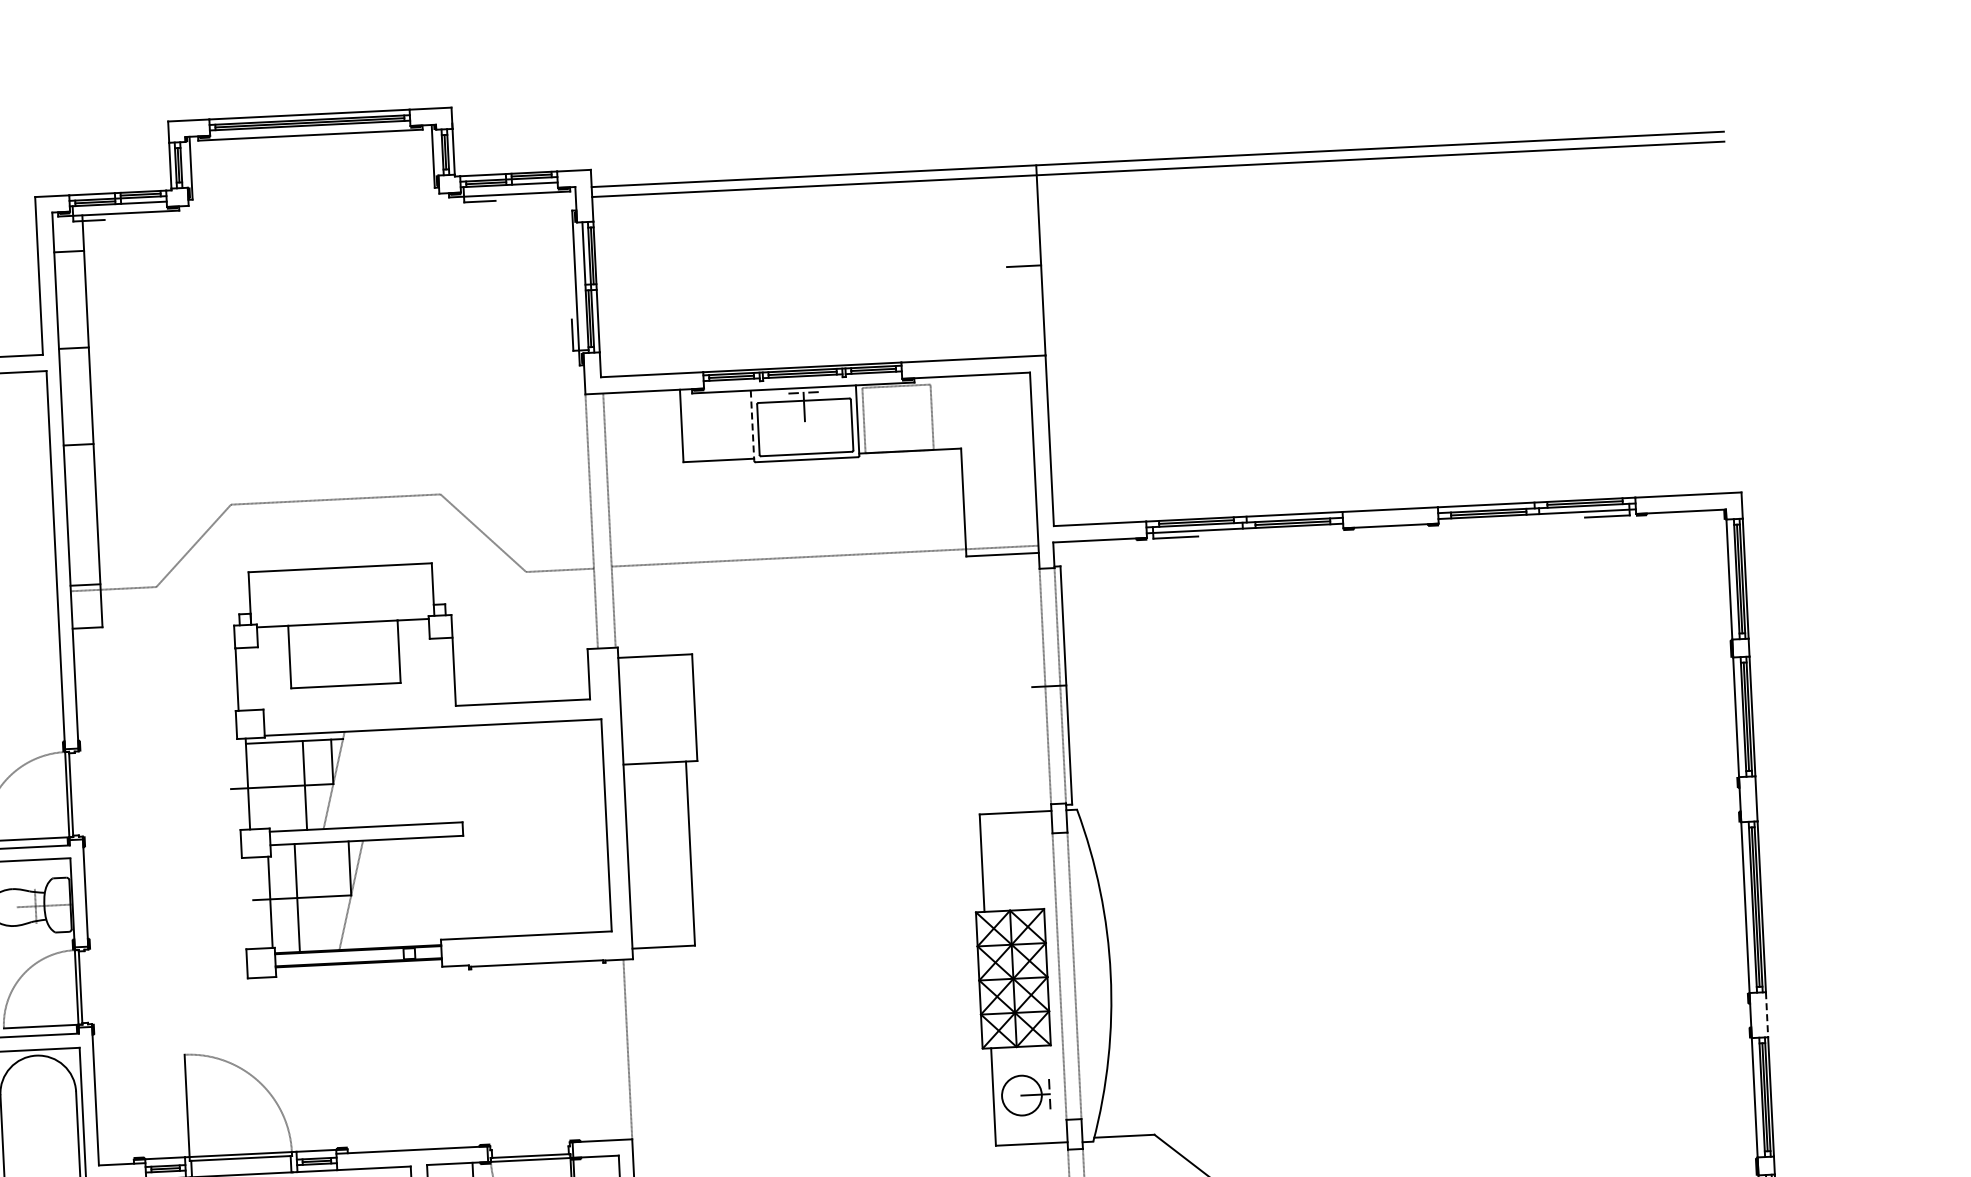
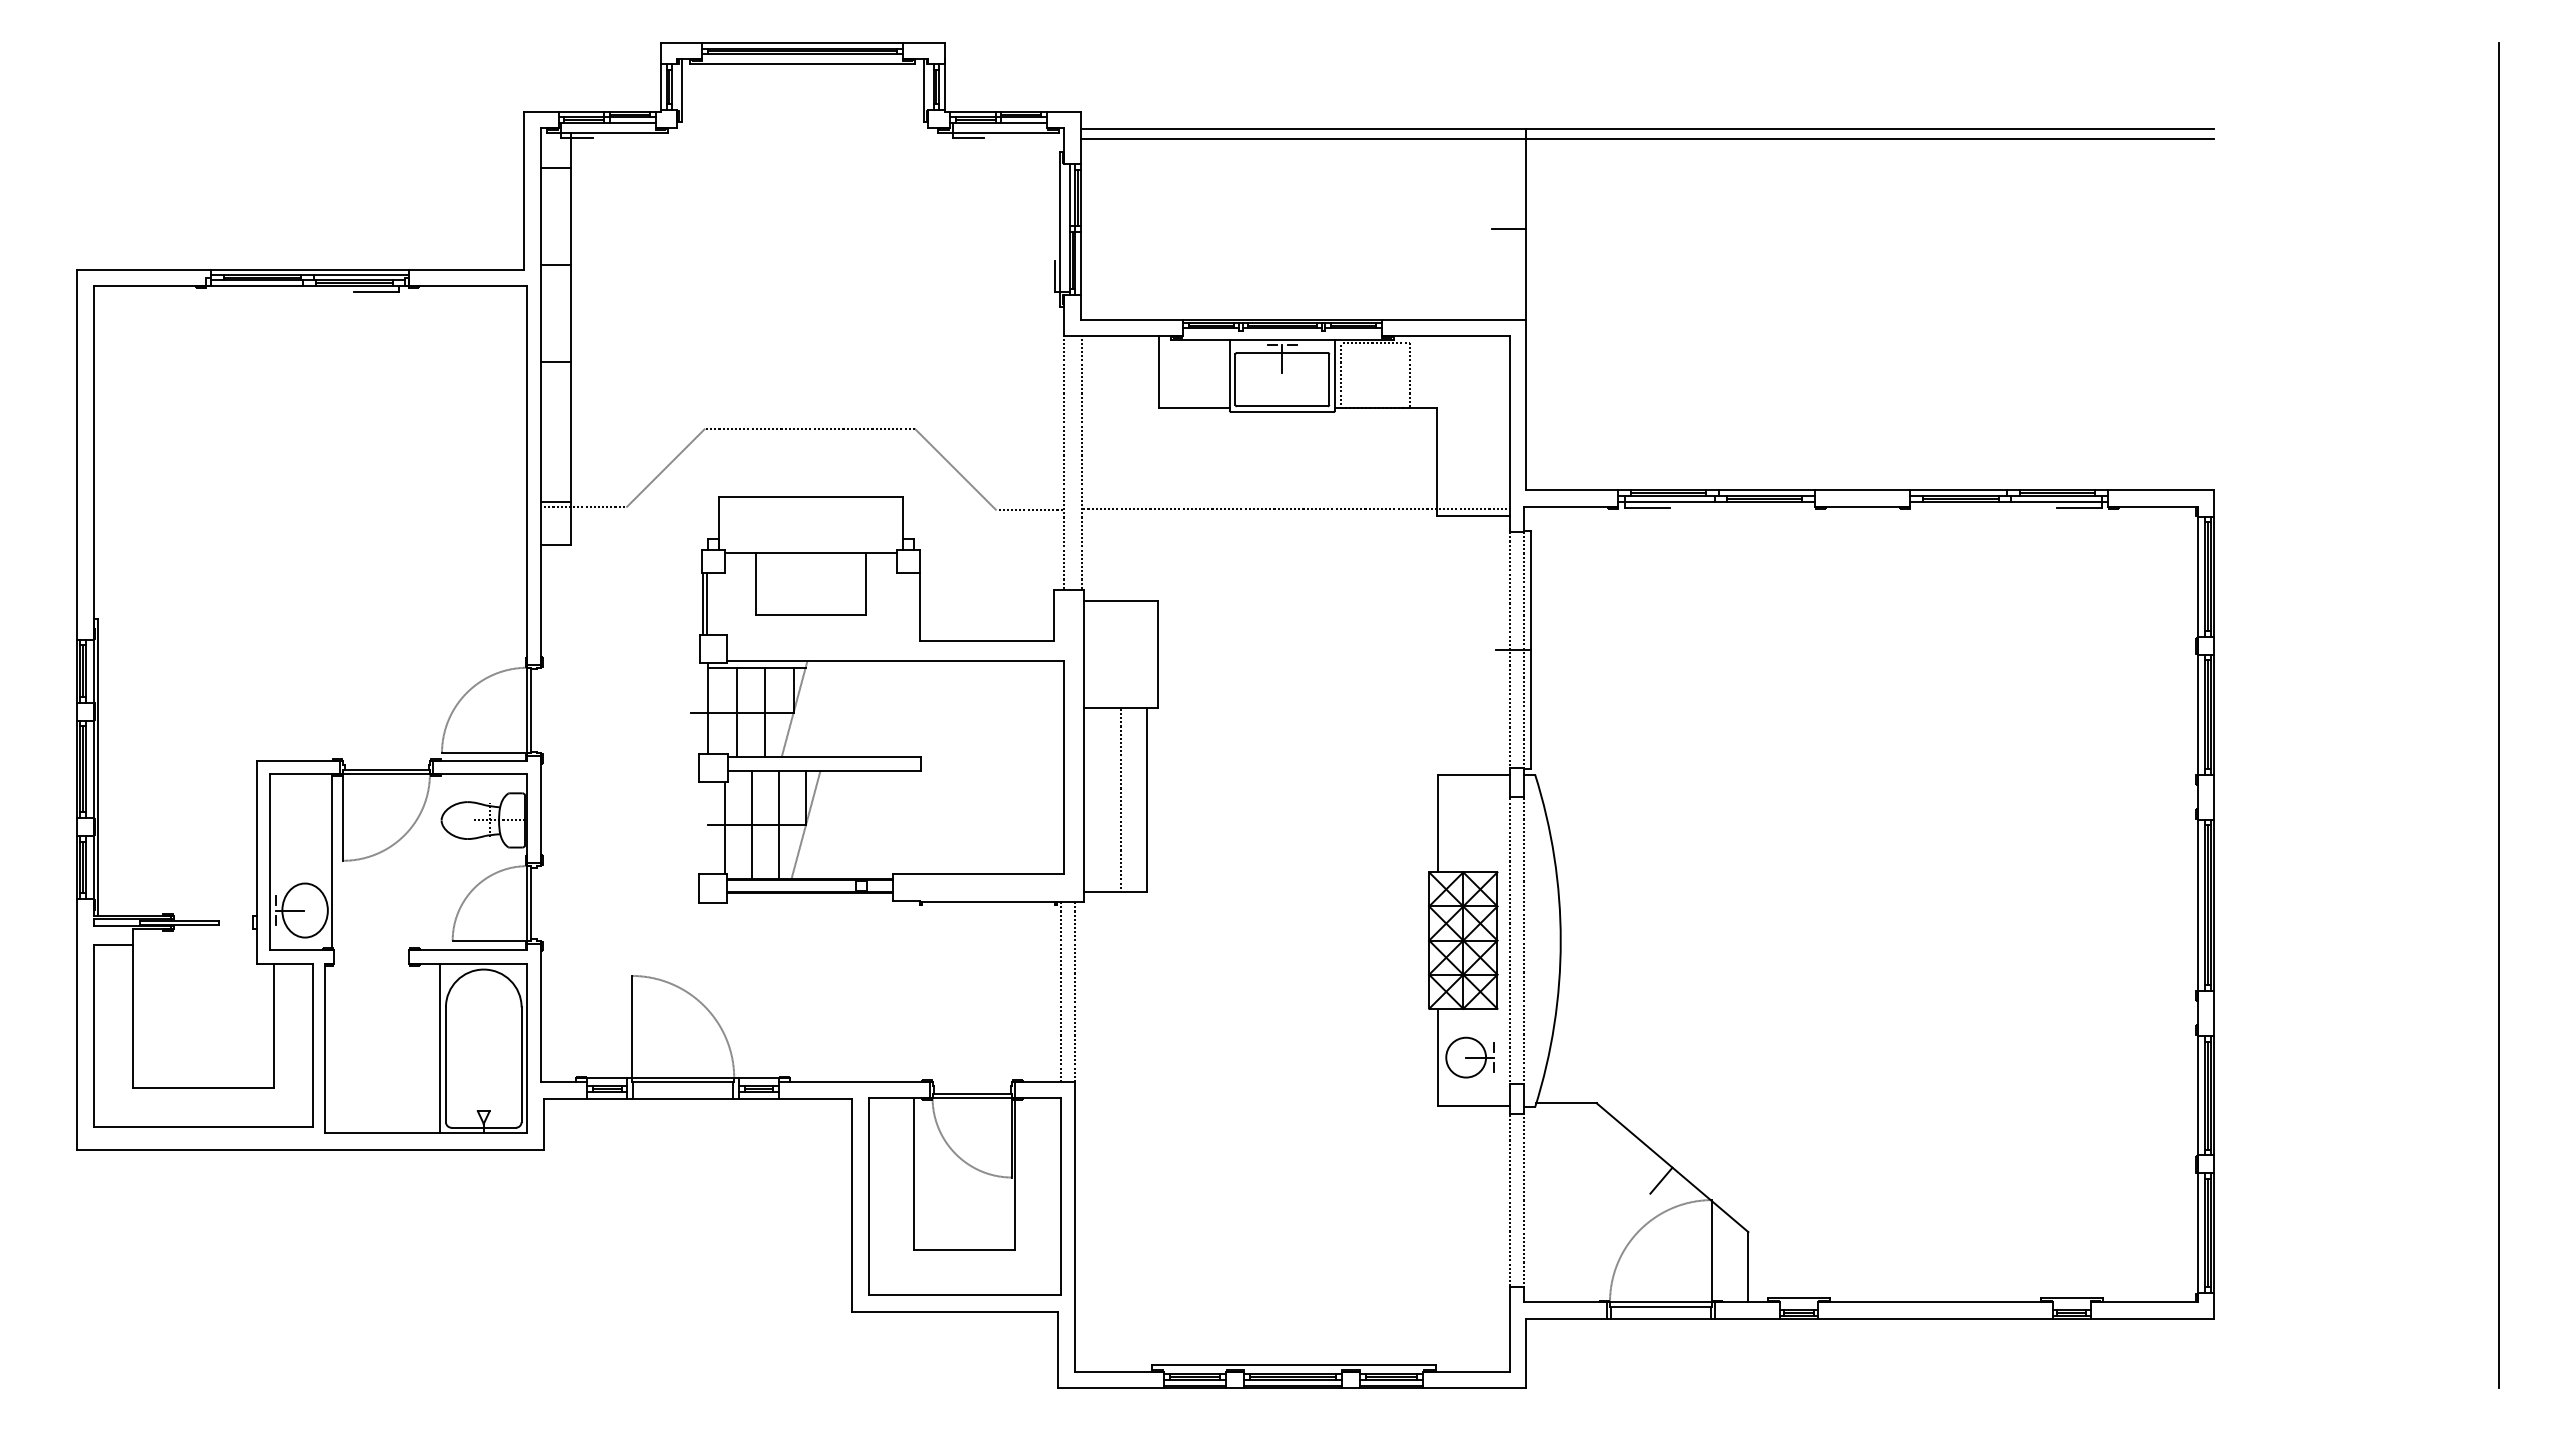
line: (752, 425) -> (1229, 375), dashed -> solid
line: (241, 679) -> (706, 603), added
line: (276, 786) -> (736, 712), added
line: (665, 854) -> (1121, 799), added
line: (324, 896) -> (779, 824), added
line: (1767, 1014) -> (2214, 1013), dashed -> solid
line: (613, 1050) -> (1060, 992), added

